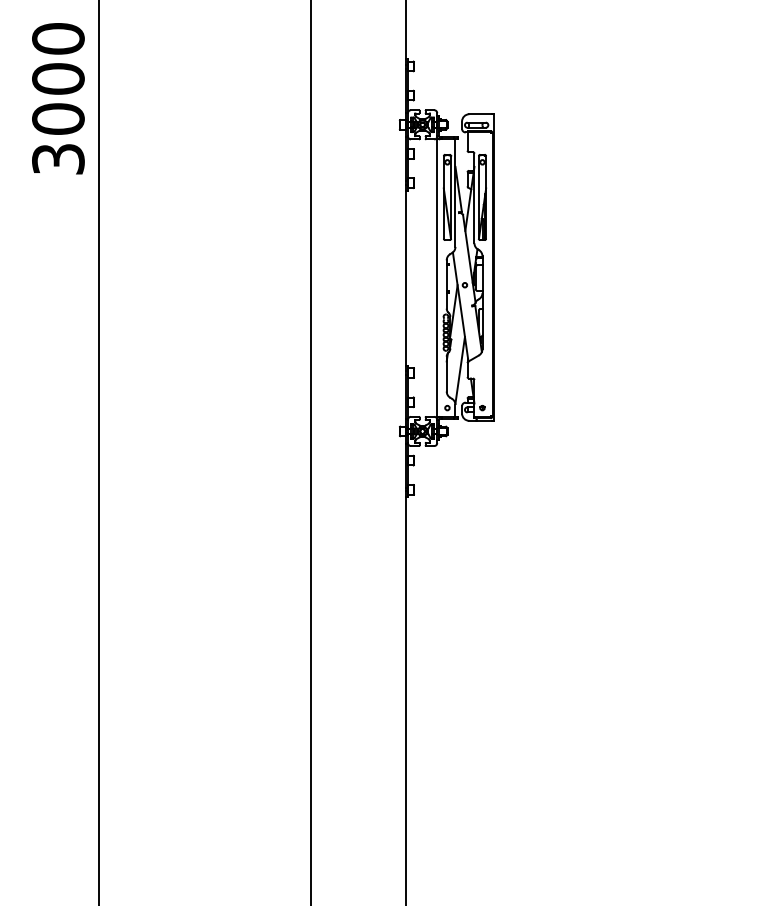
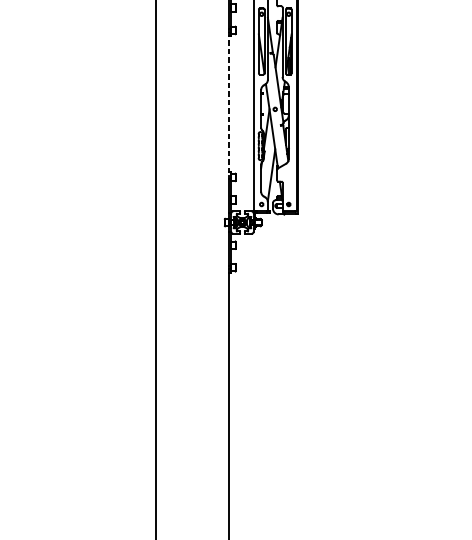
line: (405, 278) -> (229, 104), solid -> dashed

